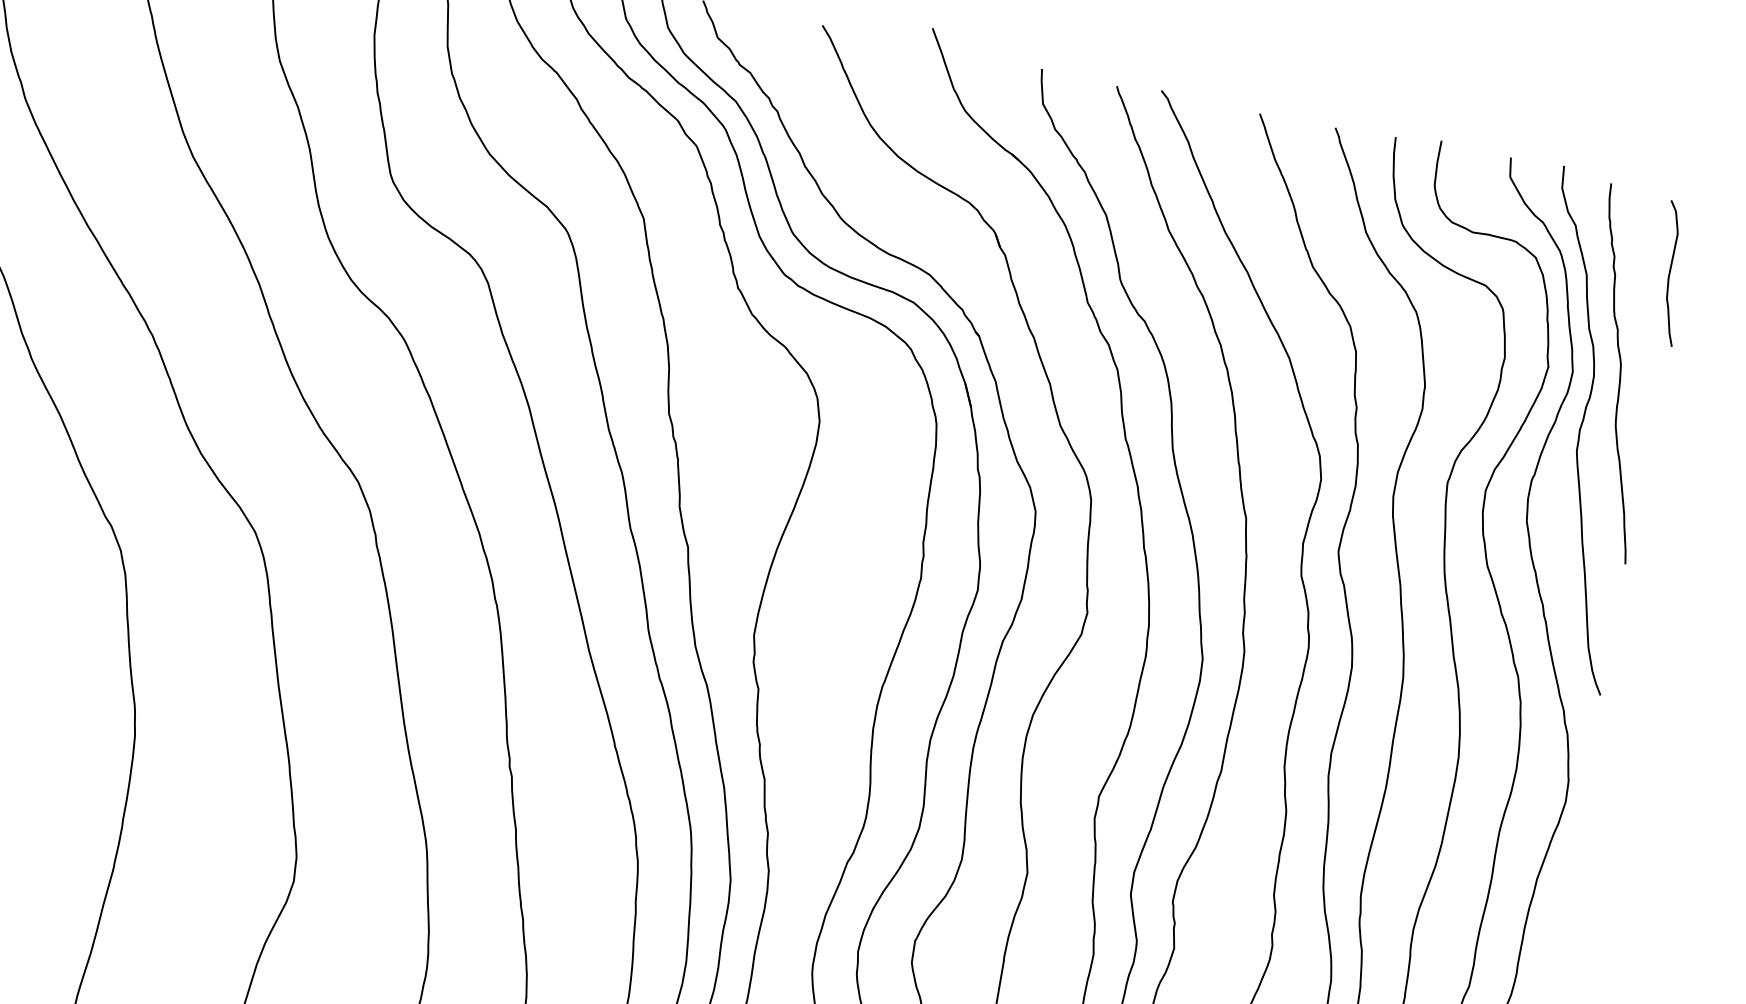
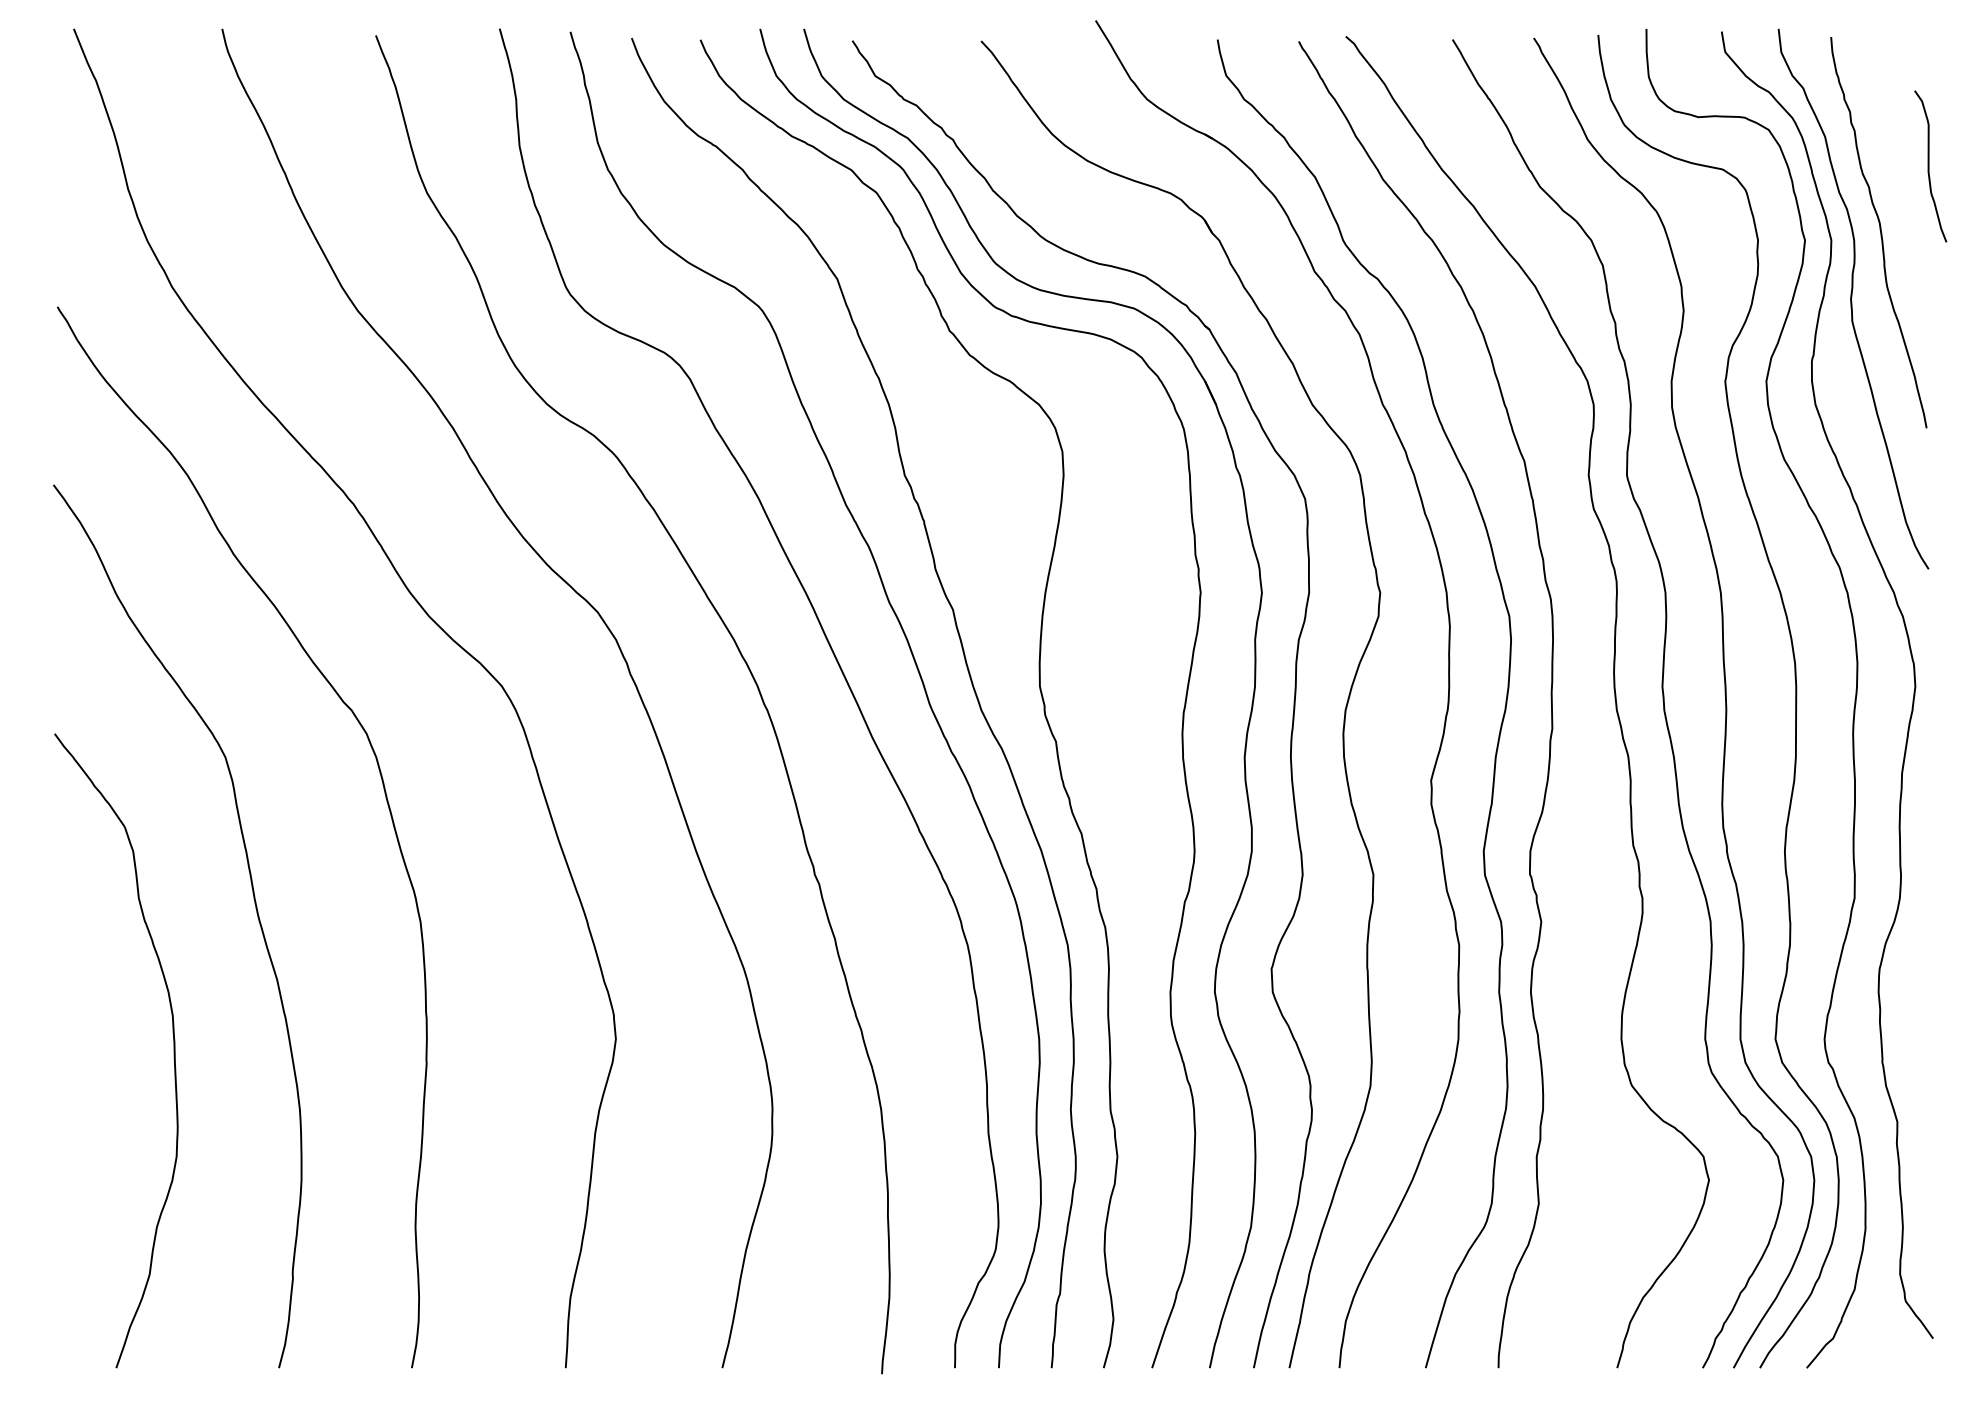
curve: (1670, 273) -> (1929, 166), moved

